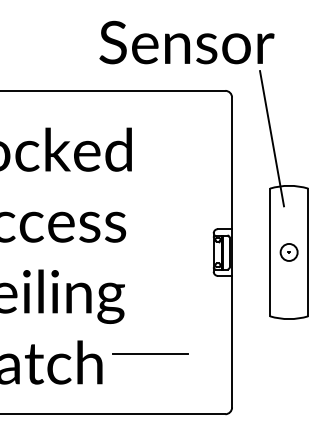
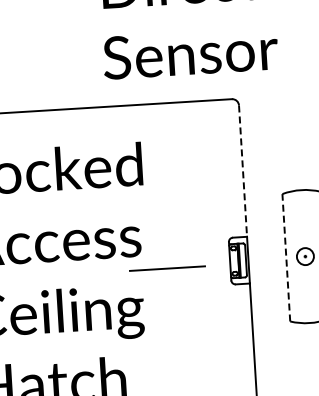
line: (272, 138) -> (281, 143), removed
line: (232, 163) -> (243, 171), solid -> dashed
line: (270, 252) -> (286, 257), solid -> dashed
line: (150, 353) -> (167, 268), moved

